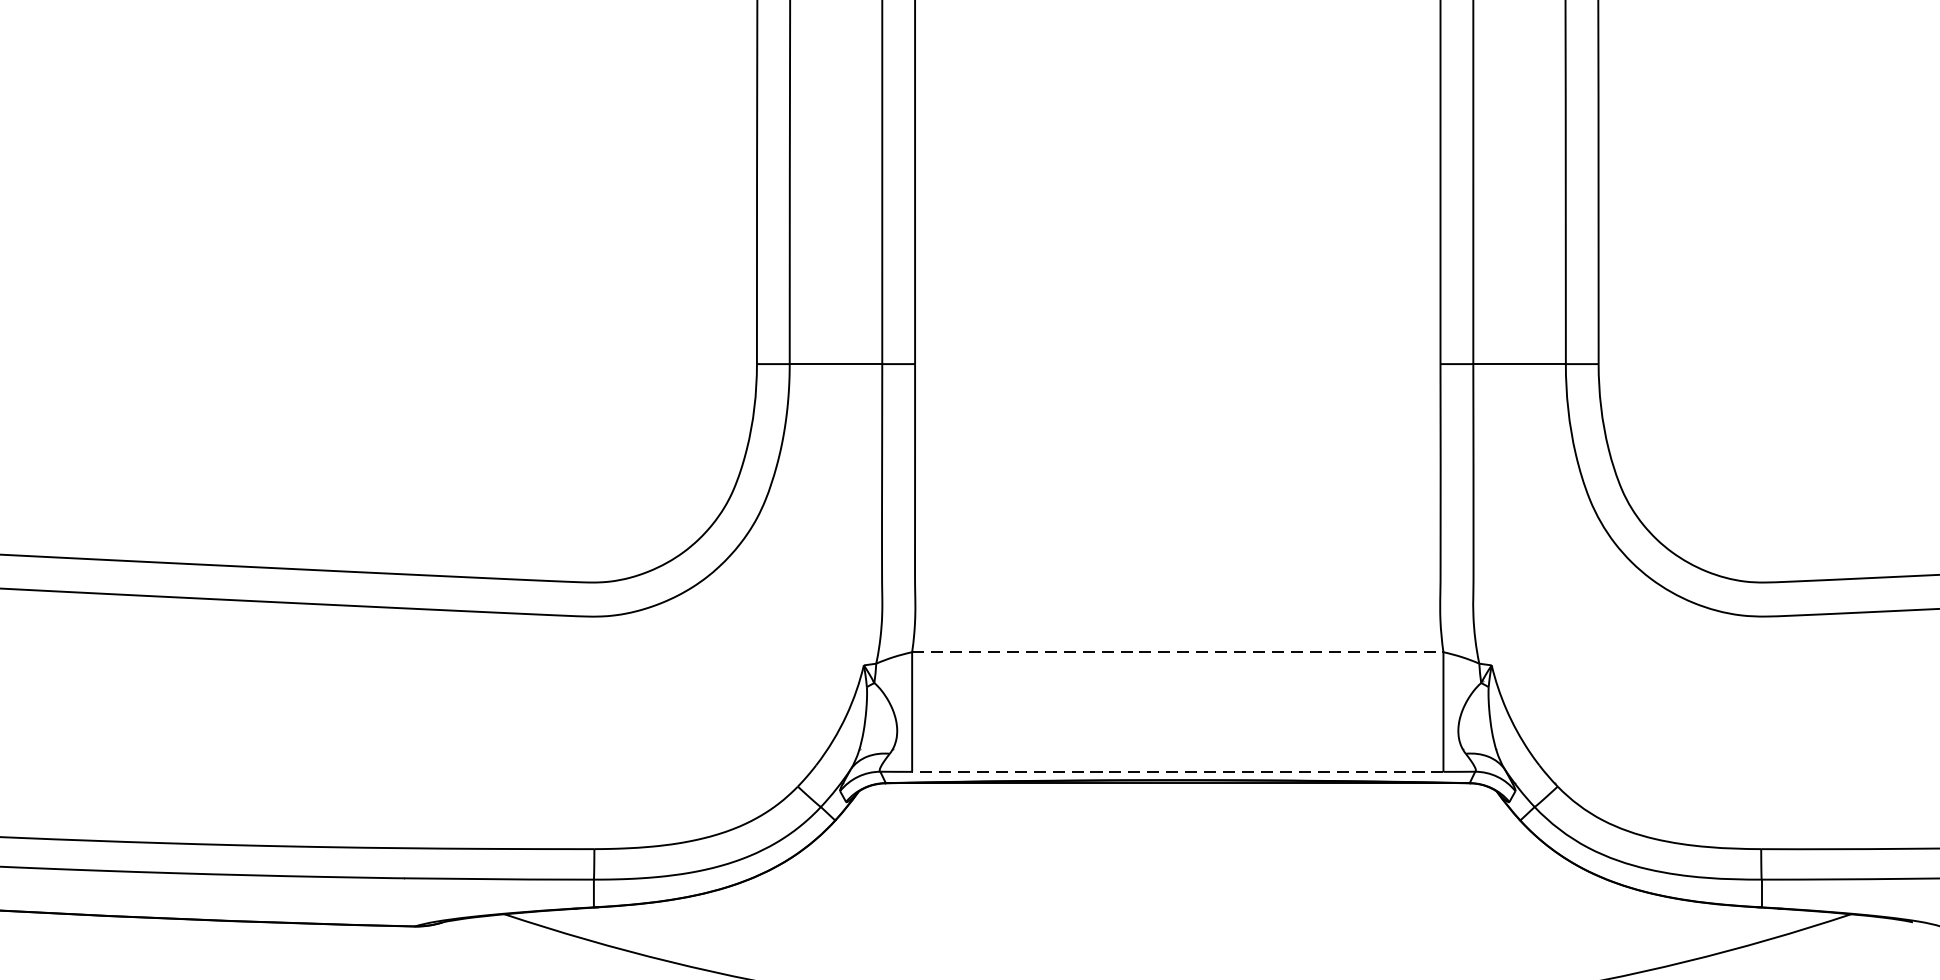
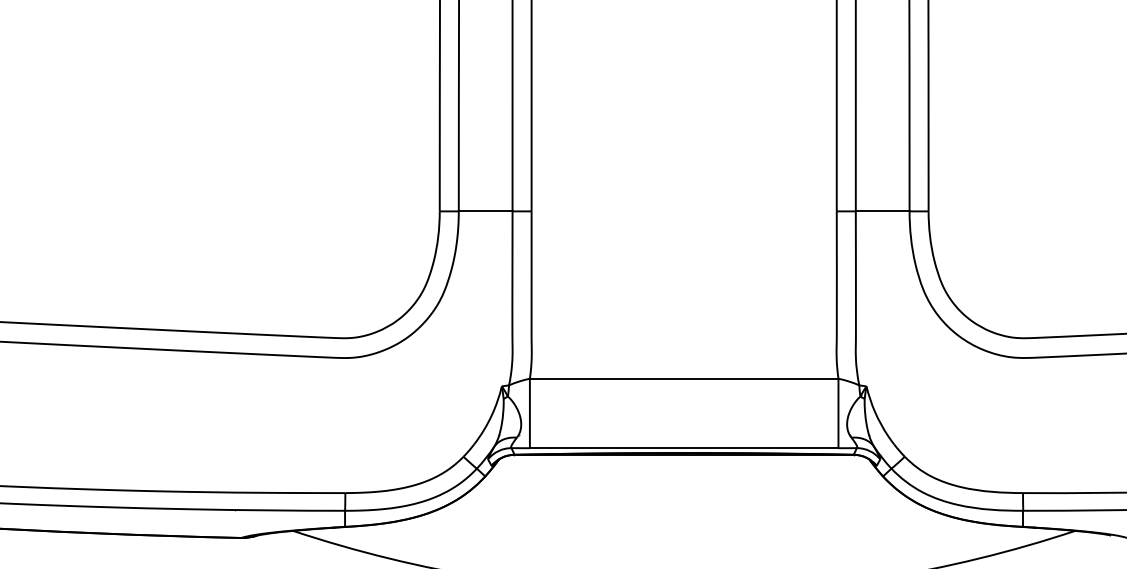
line: (1178, 651) -> (684, 378), dashed -> solid
line: (1176, 772) -> (683, 448), dashed -> solid

